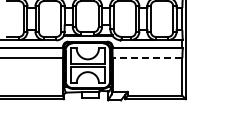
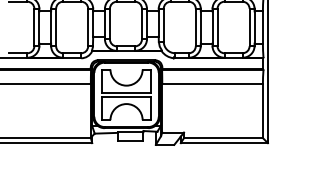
line: (147, 58) -> (212, 84), dashed -> solid

